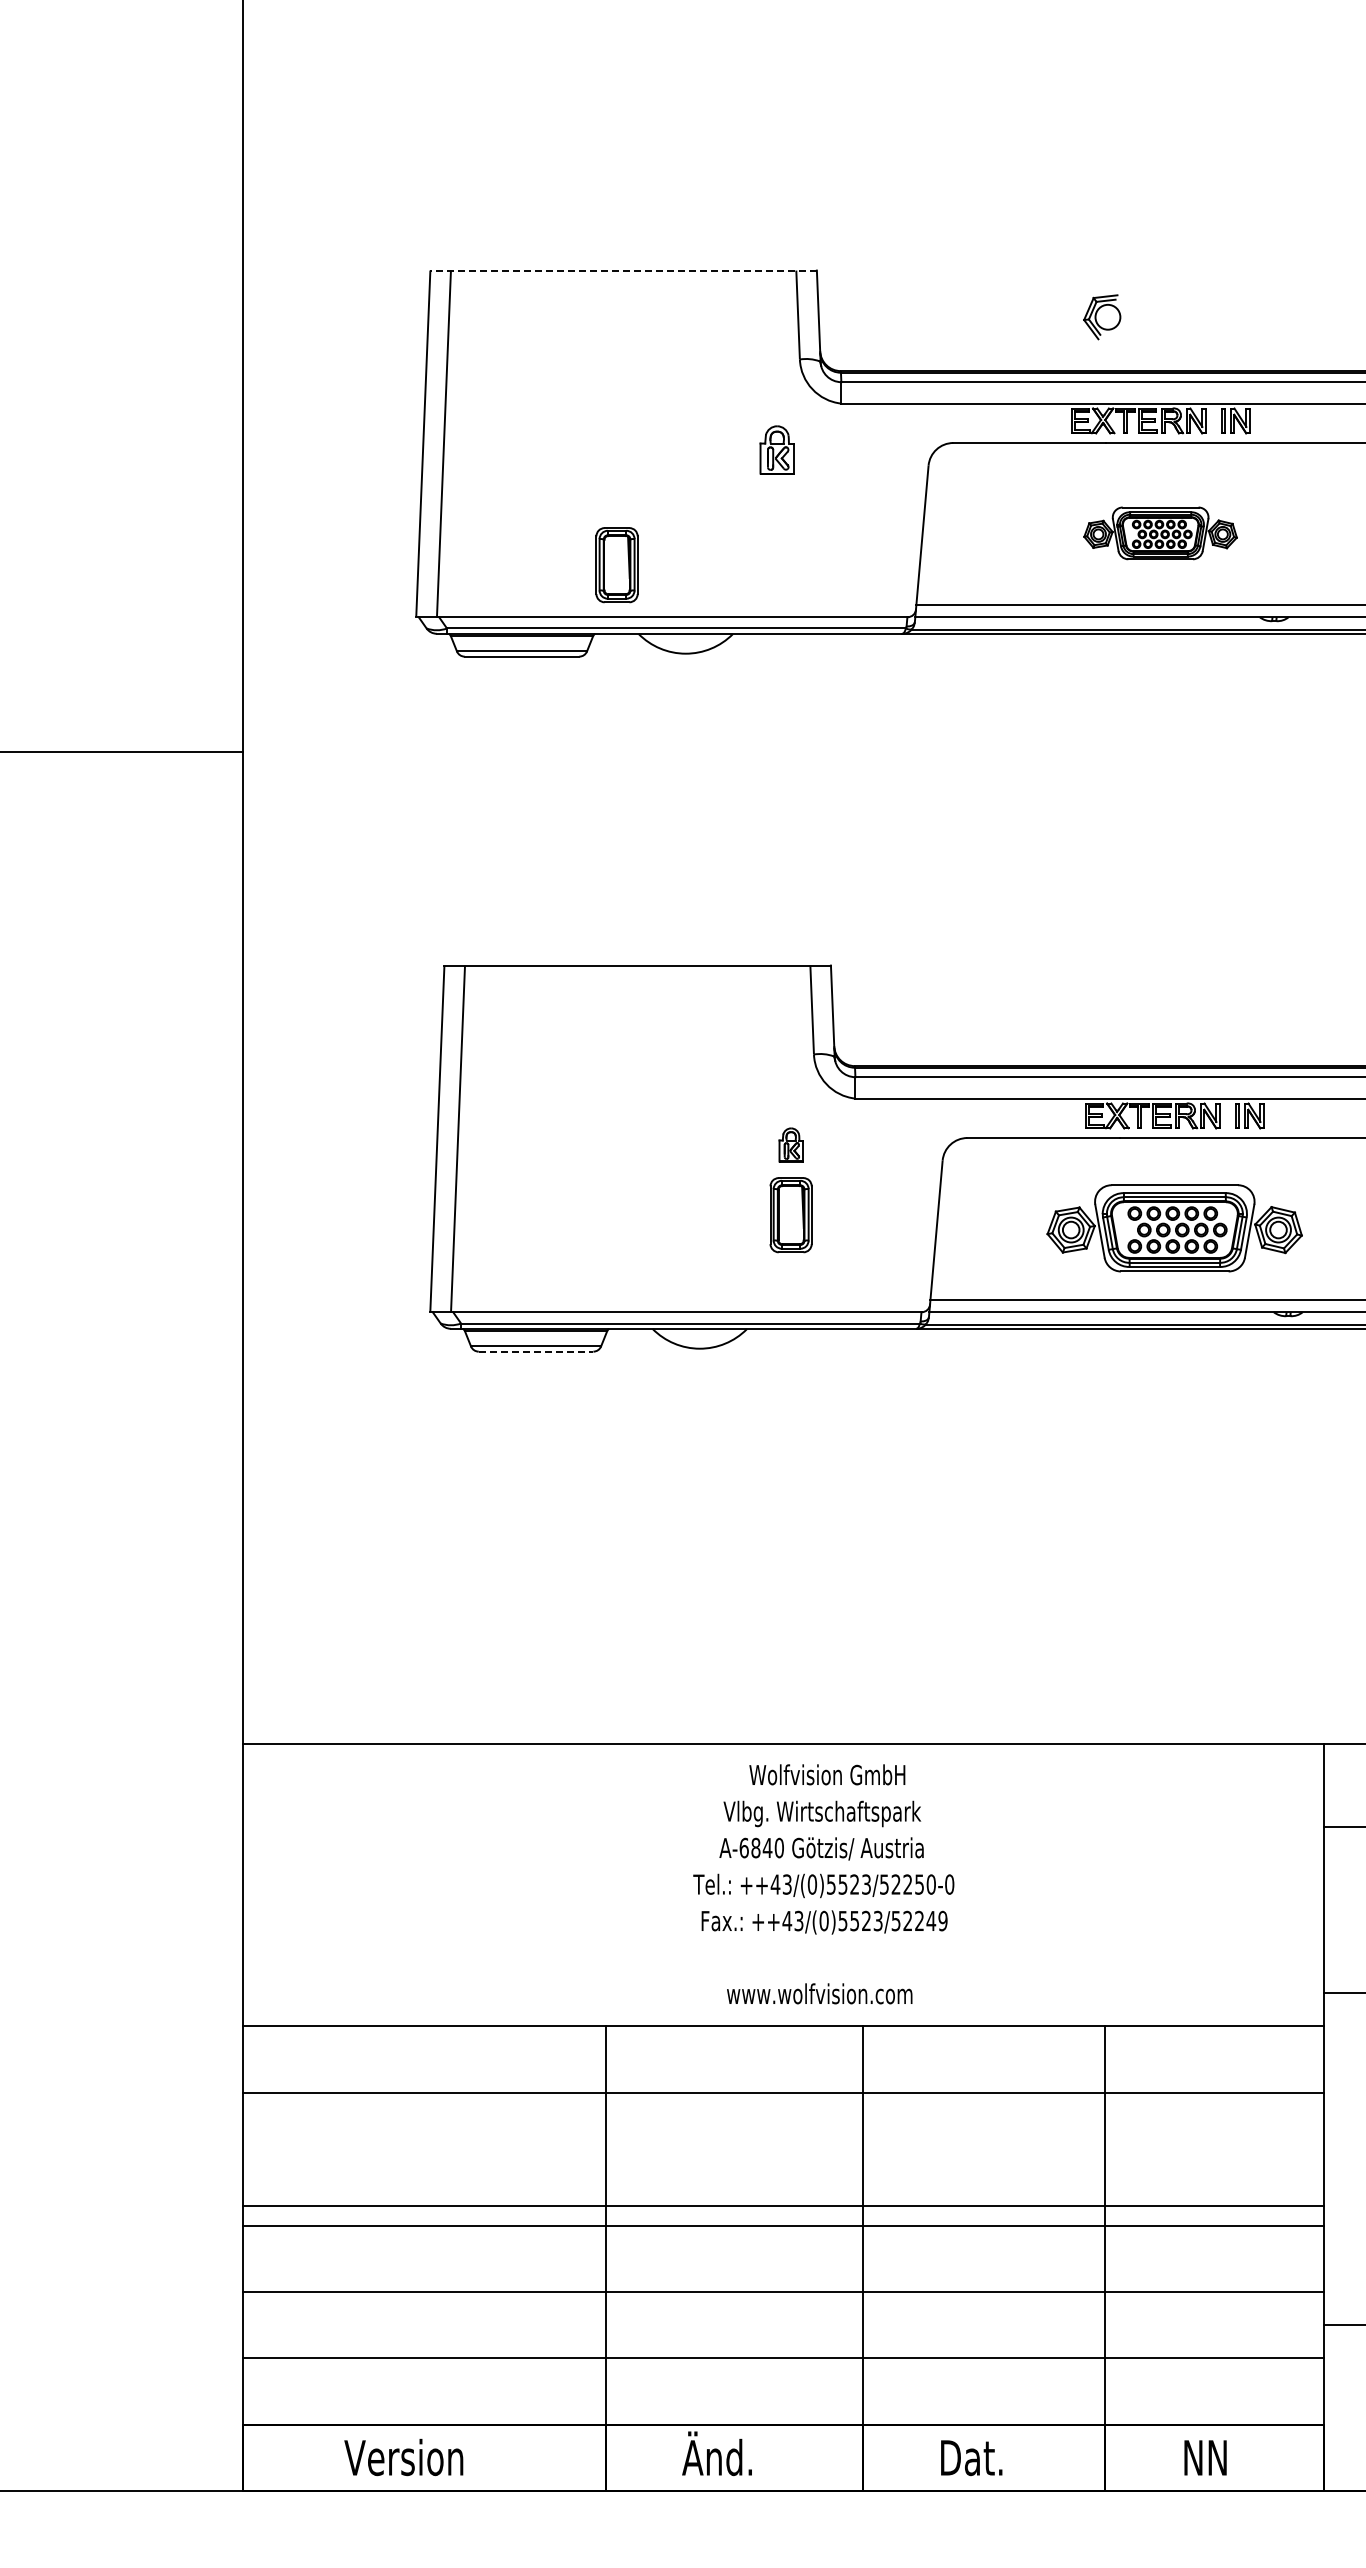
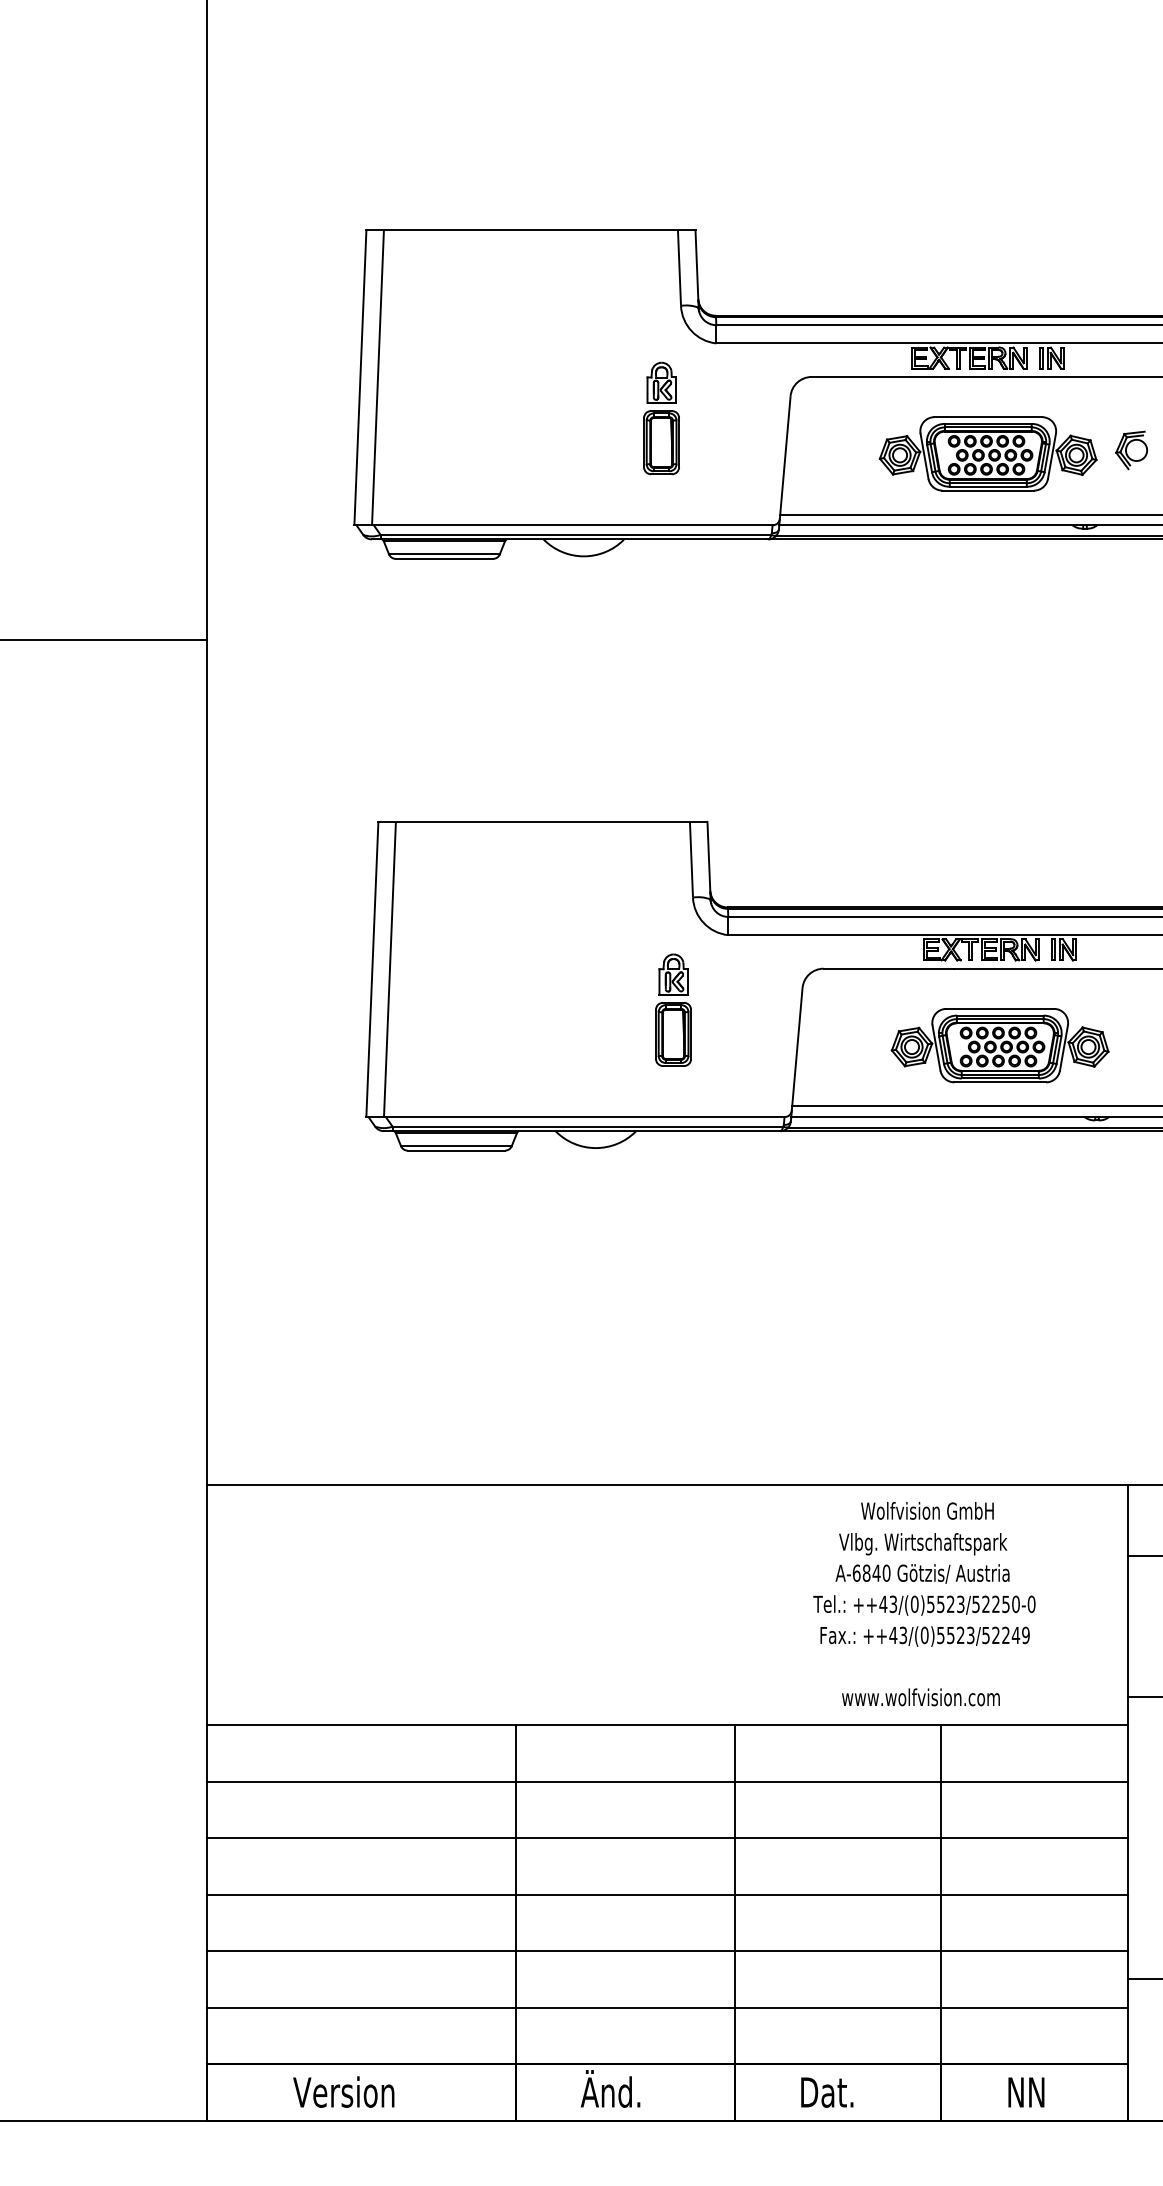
line: (623, 270) -> (530, 230), dashed -> solid
part: (1102, 317) -> (1131, 450), moved
part: (1160, 533) -> (988, 454), size x1.67
part: (616, 565) -> (661, 442), moved
part: (790, 1144) -> (673, 974), size x1.43
line: (536, 1351) -> (456, 1150), dashed -> solid
text: (823, 1884) -> (924, 1604), moved
line: (783, 2206) -> (667, 1838), moved

